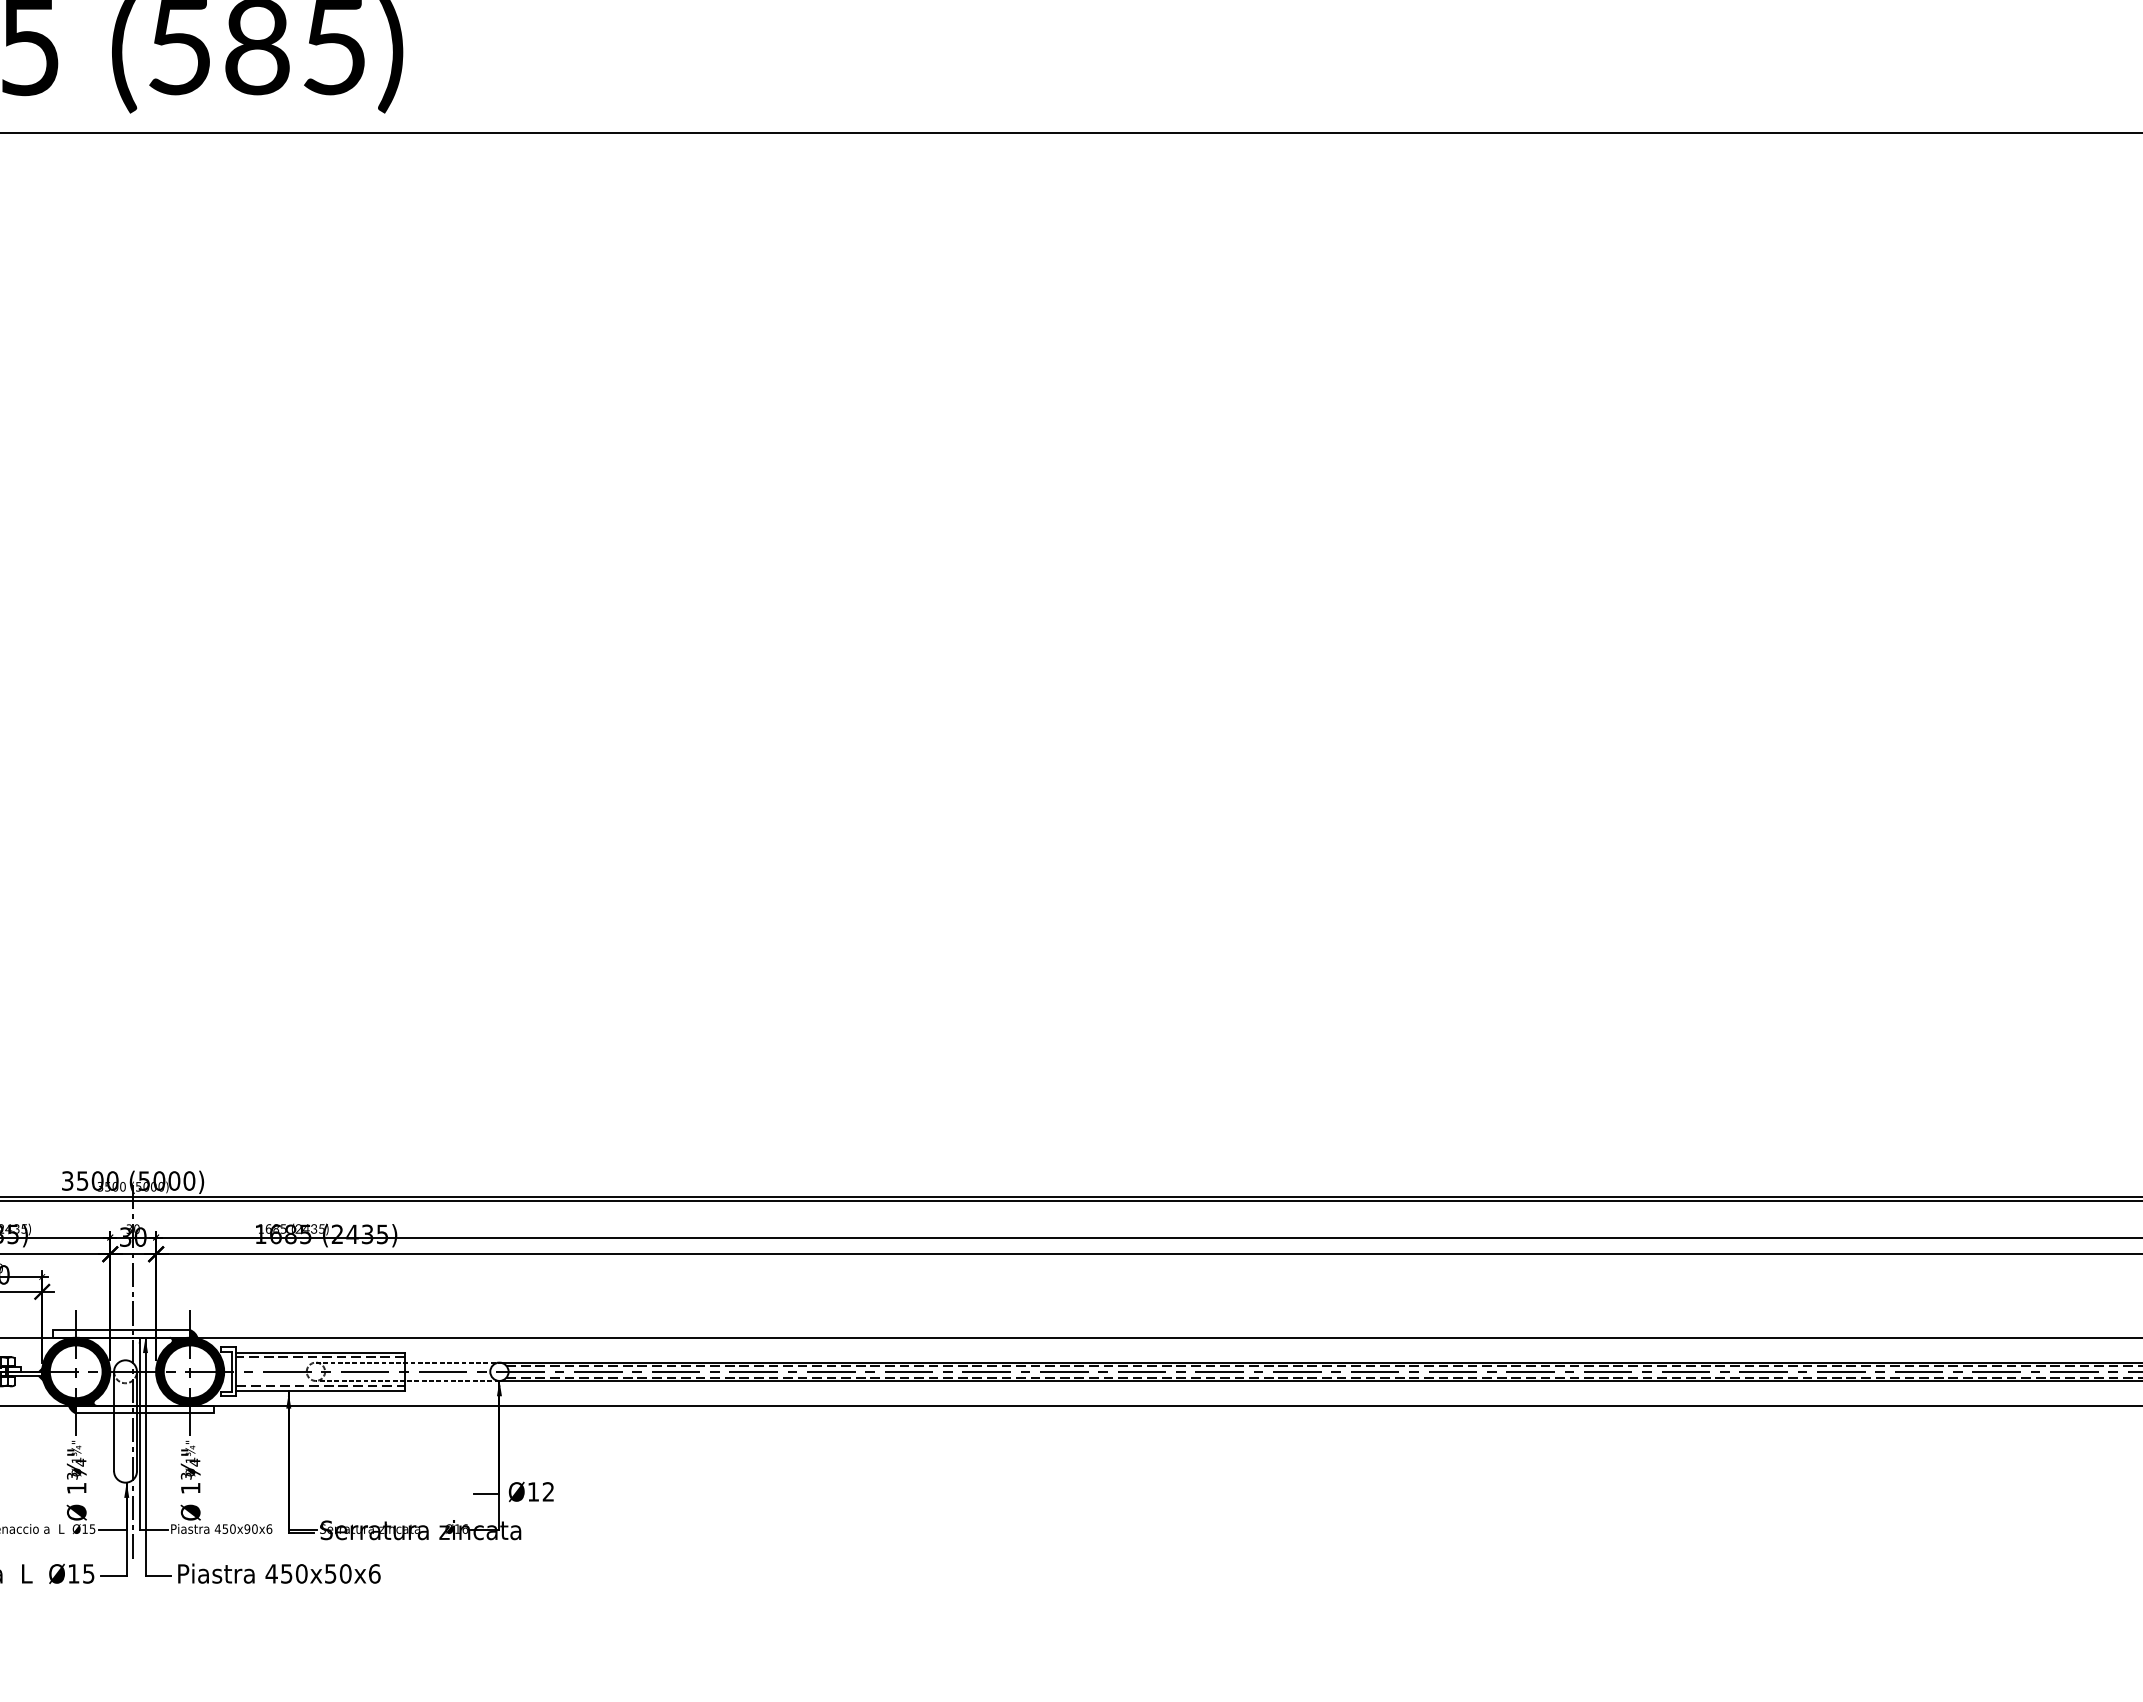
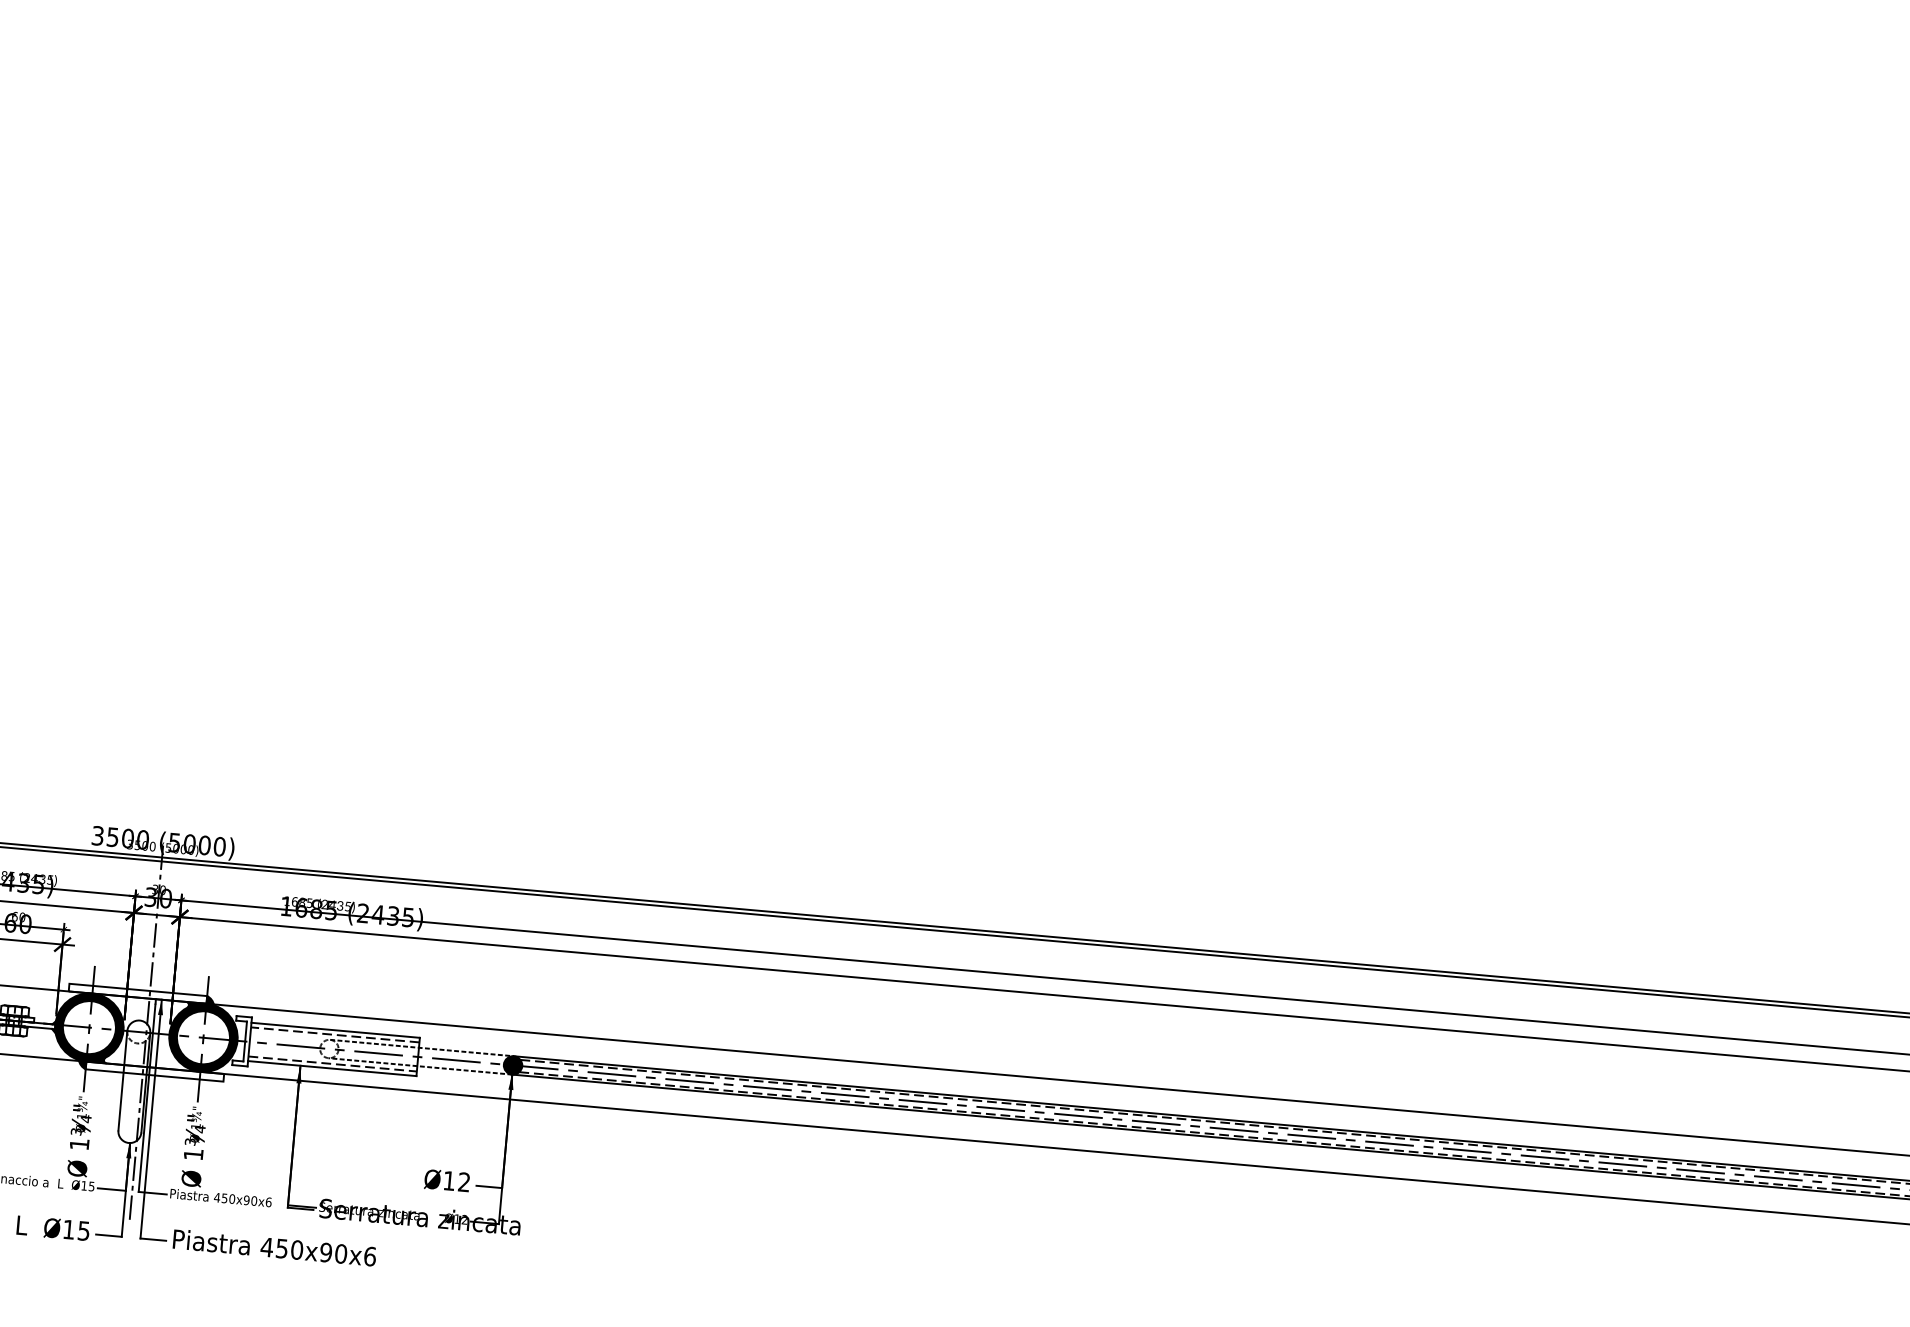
fill: (499, 1371) -> (513, 1065), added
text: (530, 1491) -> (446, 1180), moved
text: (464, 1528) -> (464, 1219), Ø16 -> Ø12
text: (330, 1573) -> (325, 1252), 450x50x6 -> 450x90x6

